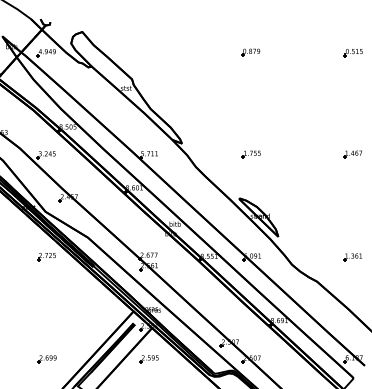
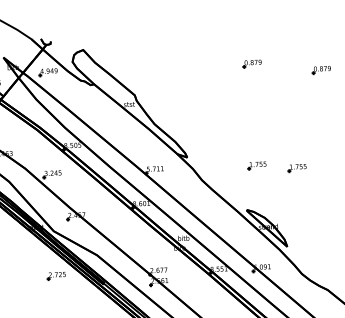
part: (319, 61) -> (321, 69), added
part: (290, 158) -> (296, 168), added

